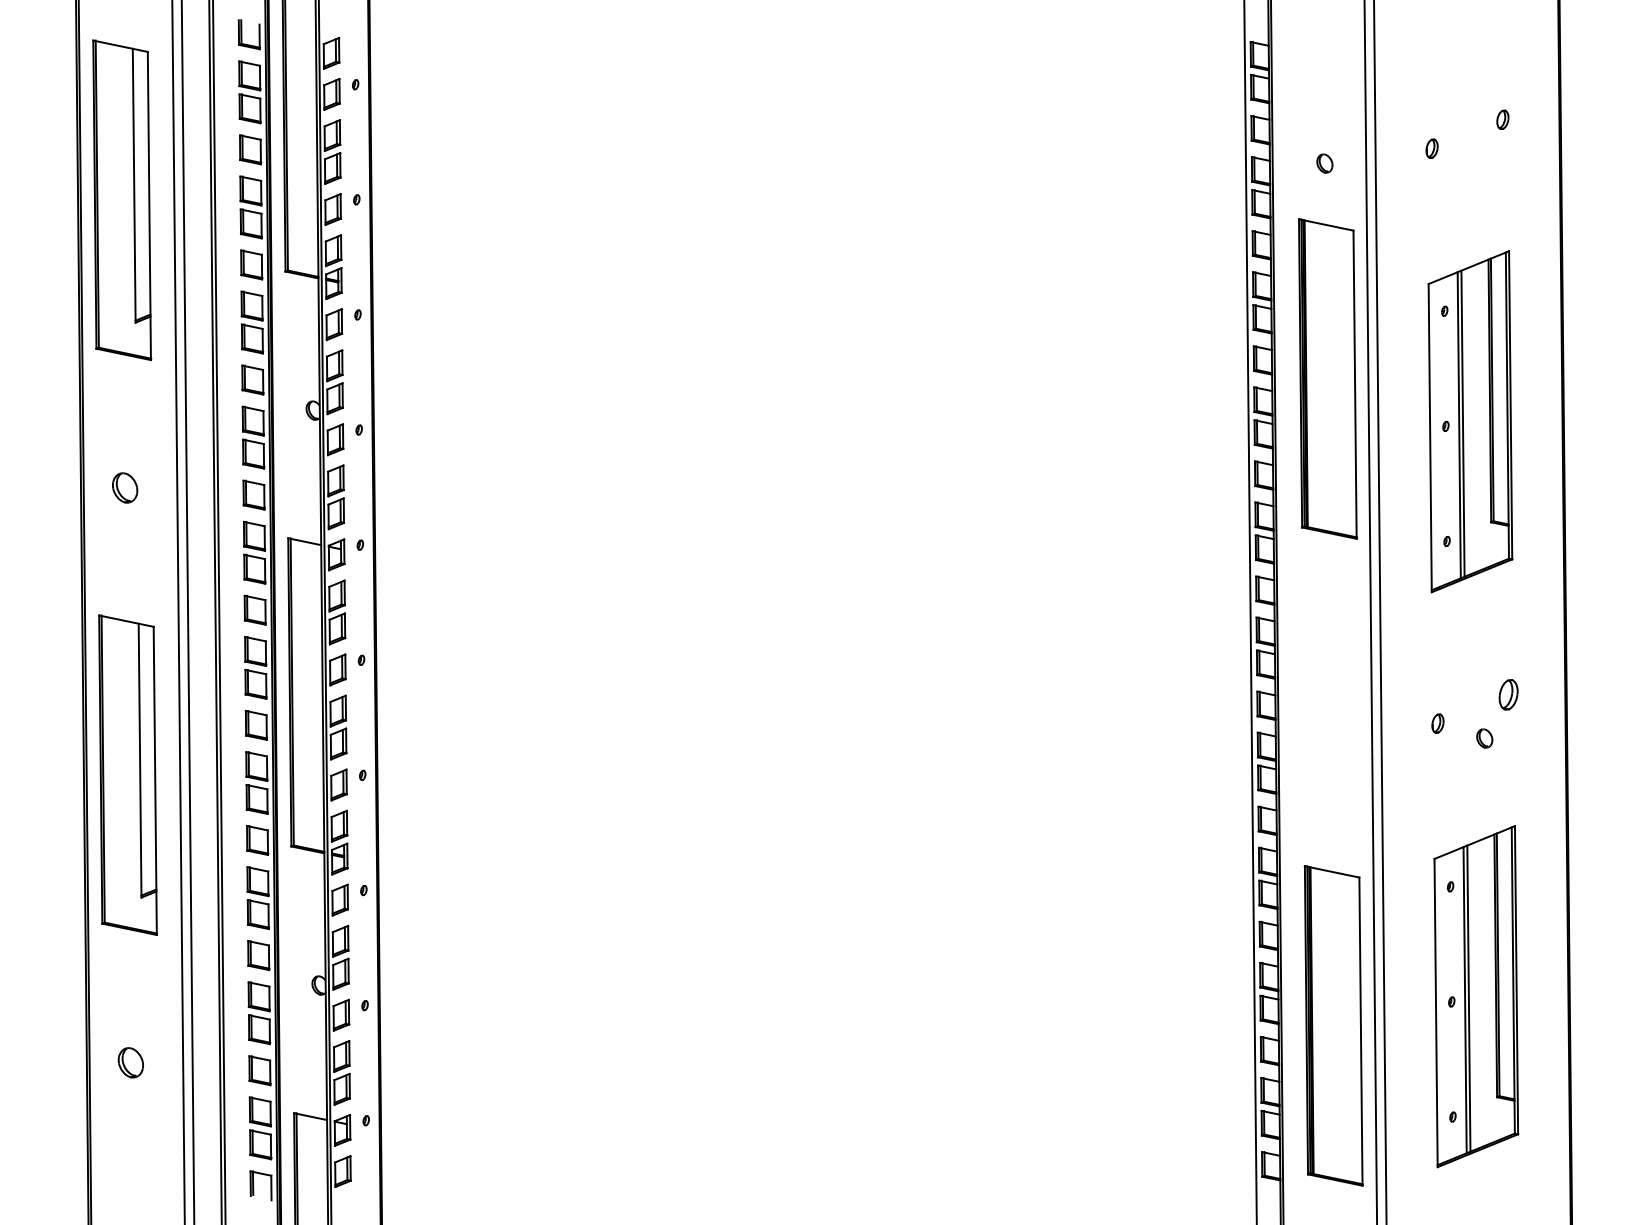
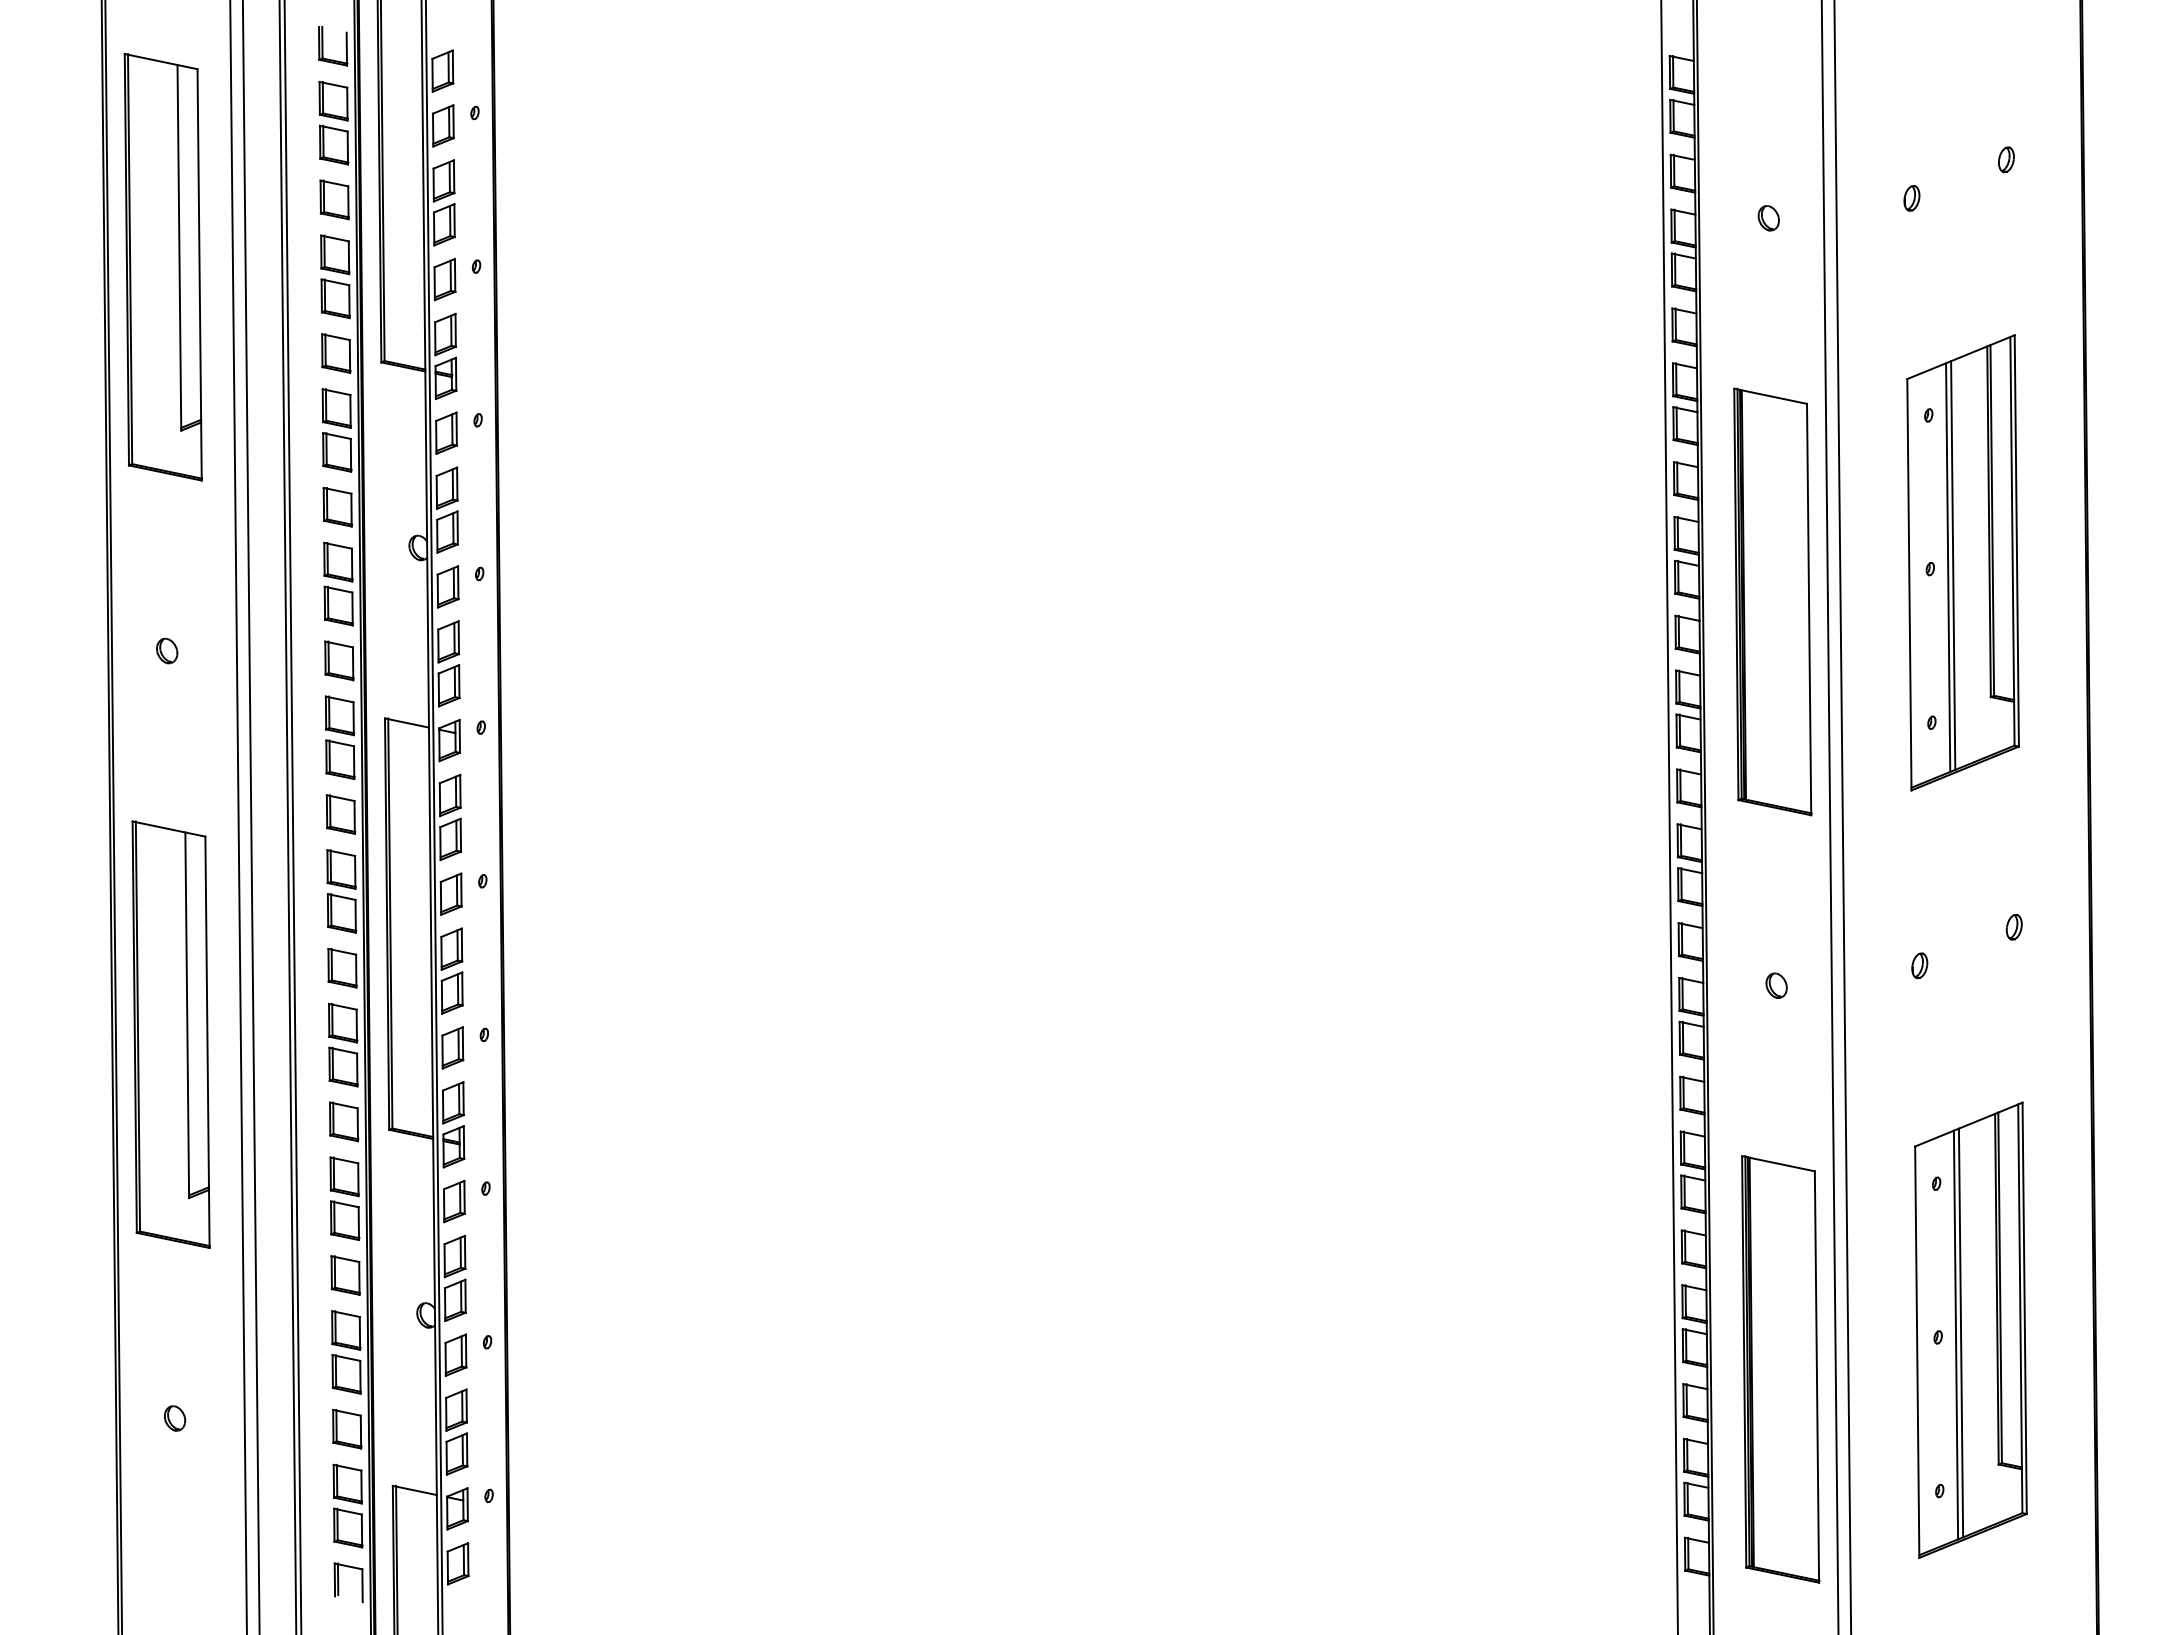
part: (1327, 378) -> (1772, 601), moved
part: (124, 487) -> (166, 650), size x0.62
part: (1508, 694) -> (2013, 926), size x0.62
part: (1484, 738) -> (1776, 985), moved
part: (130, 1062) -> (174, 1418), size x0.62

